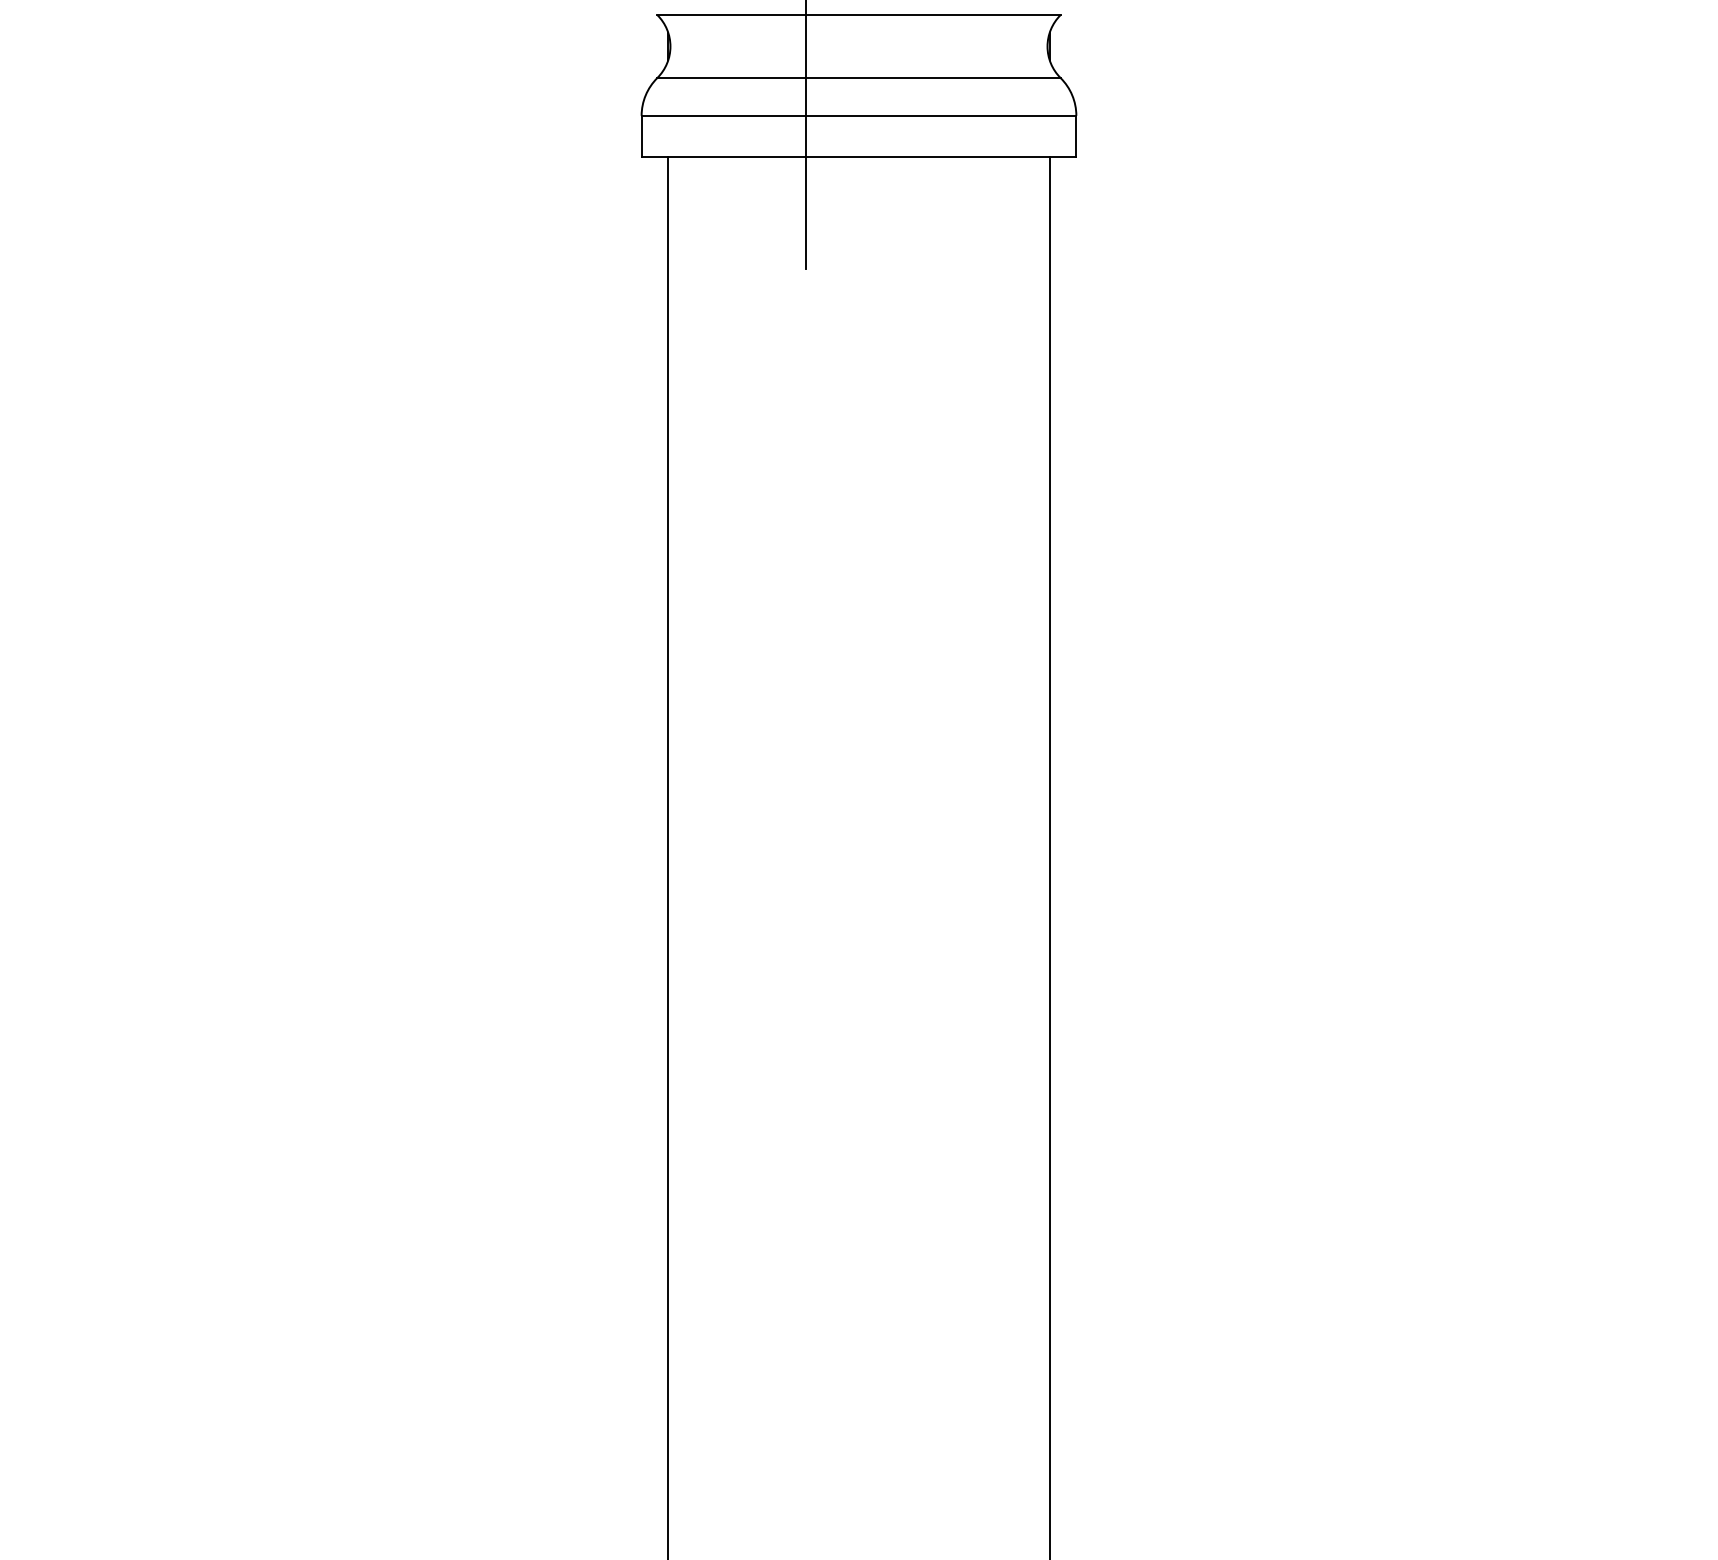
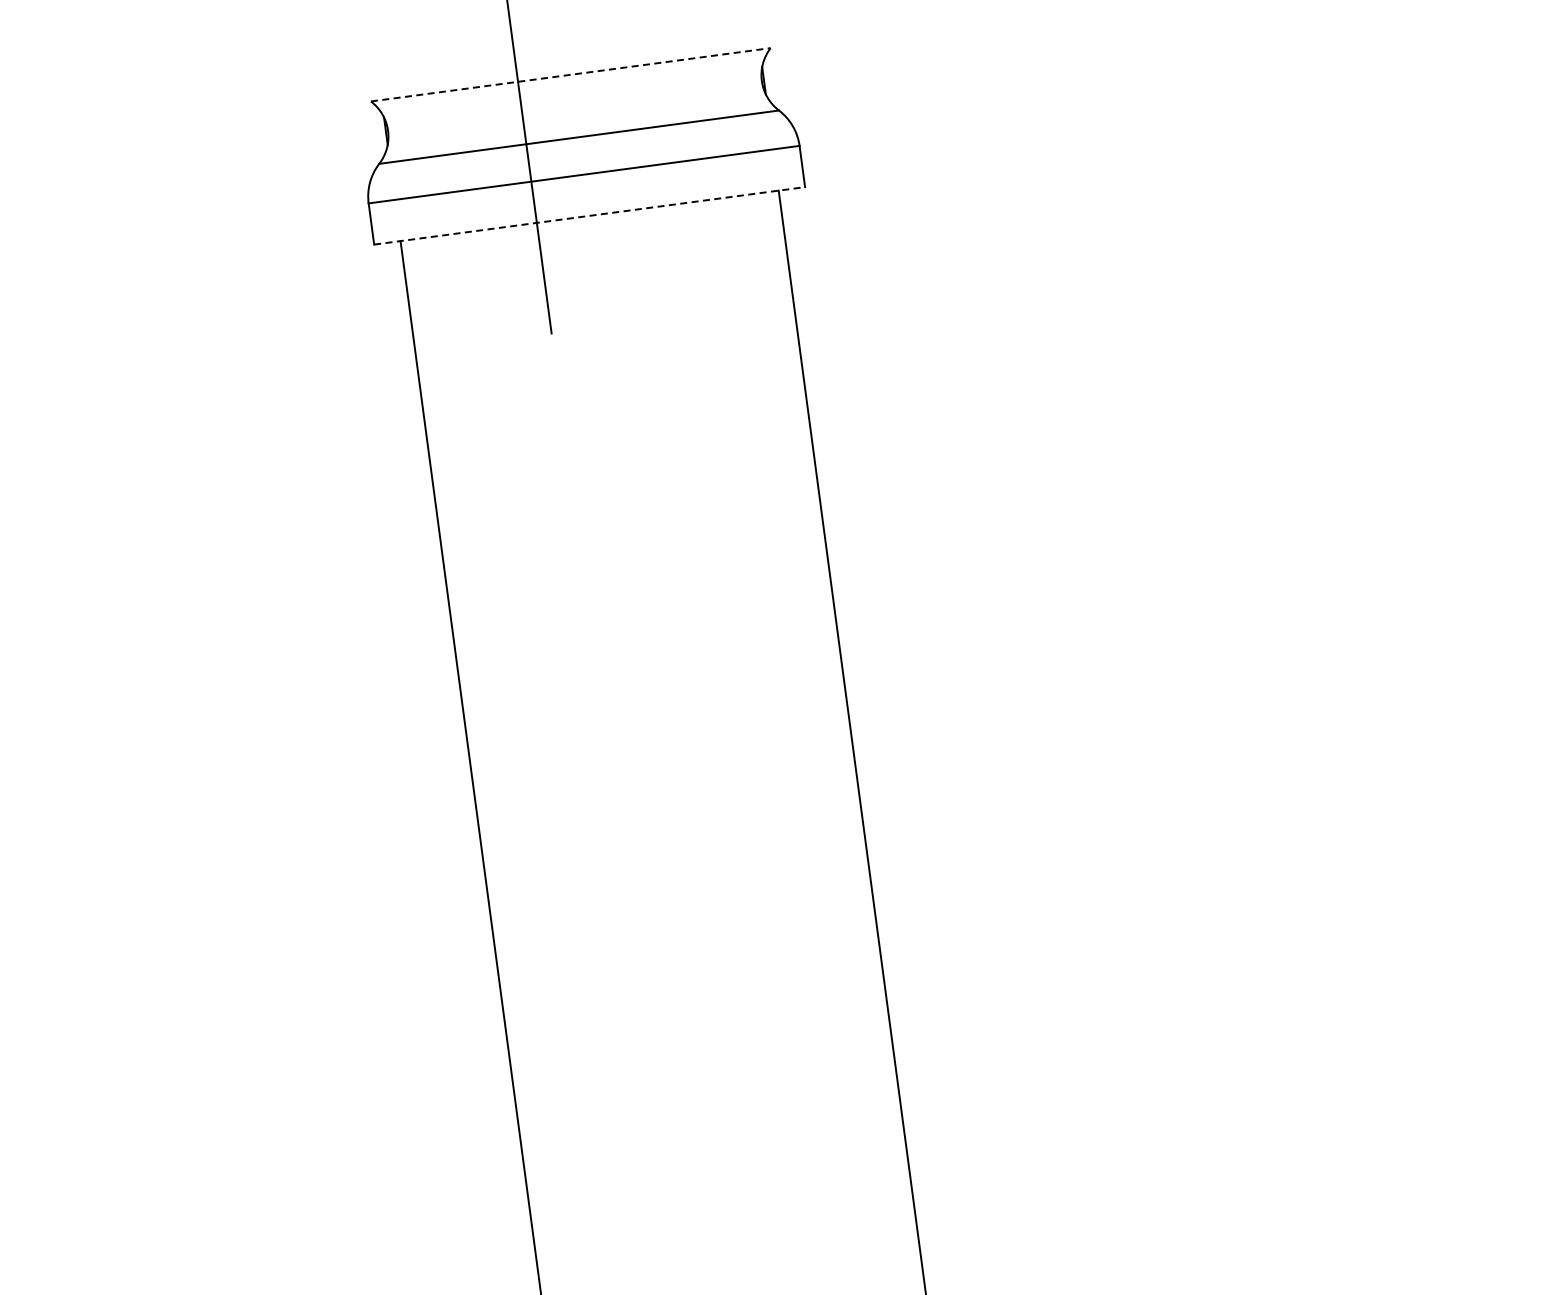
line: (858, 15) -> (570, 75), solid -> dashed
line: (859, 157) -> (590, 215), solid -> dashed

